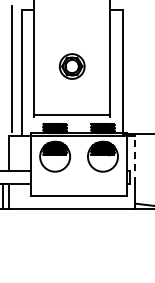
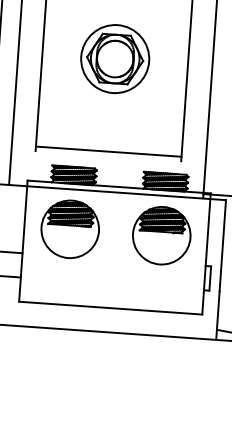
part: (71, 66) -> (113, 58), size x1.43
line: (135, 159) -> (223, 245), dashed -> solid

